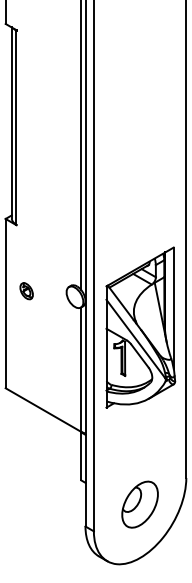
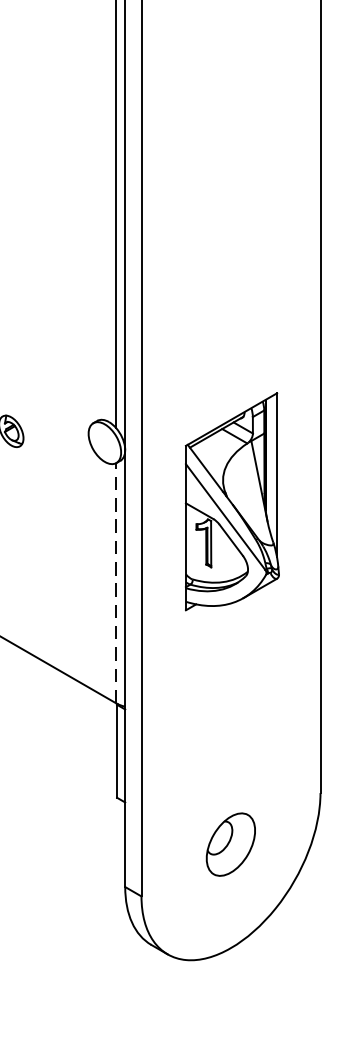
part: (140, 327) -> (231, 501), size x0.7
line: (80, 369) -> (115, 582), solid -> dashed
part: (139, 504) -> (229, 844), size x0.7

